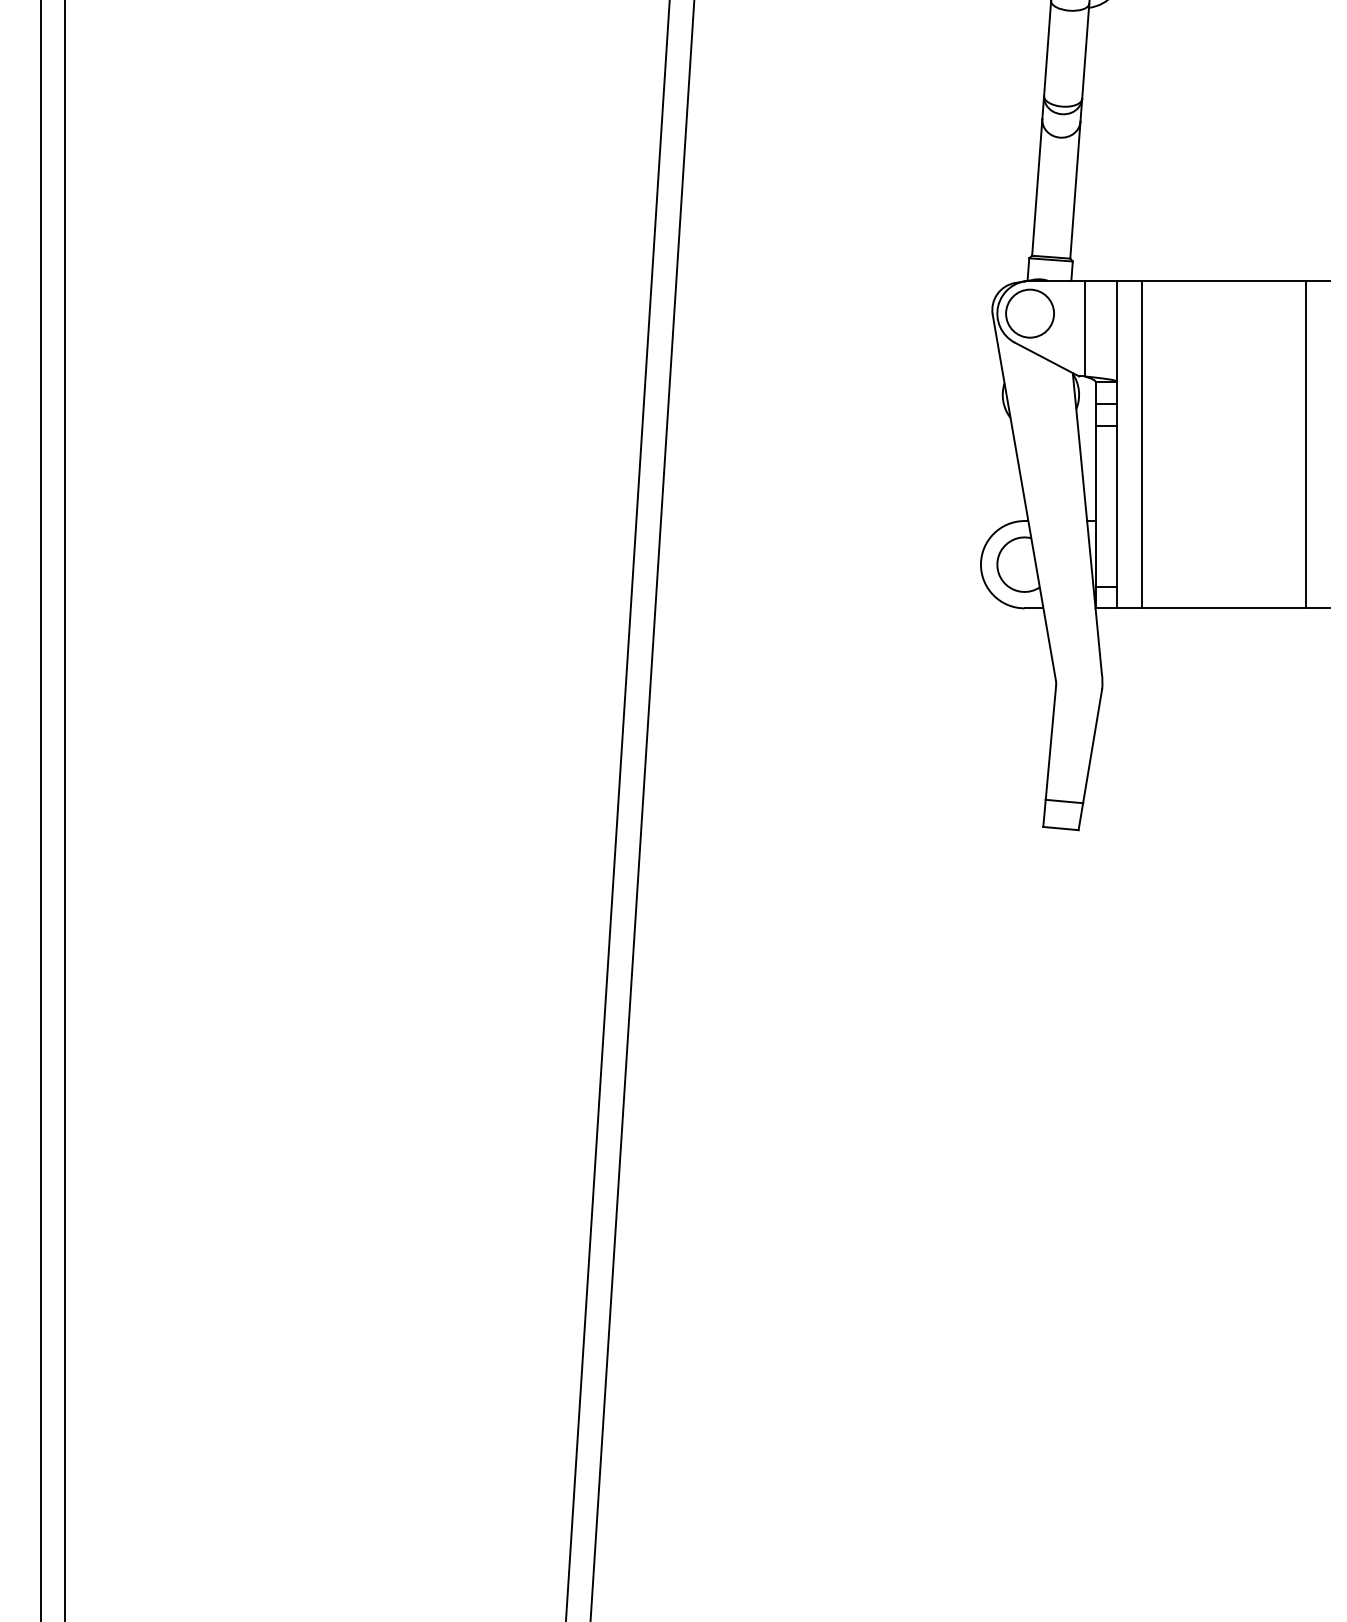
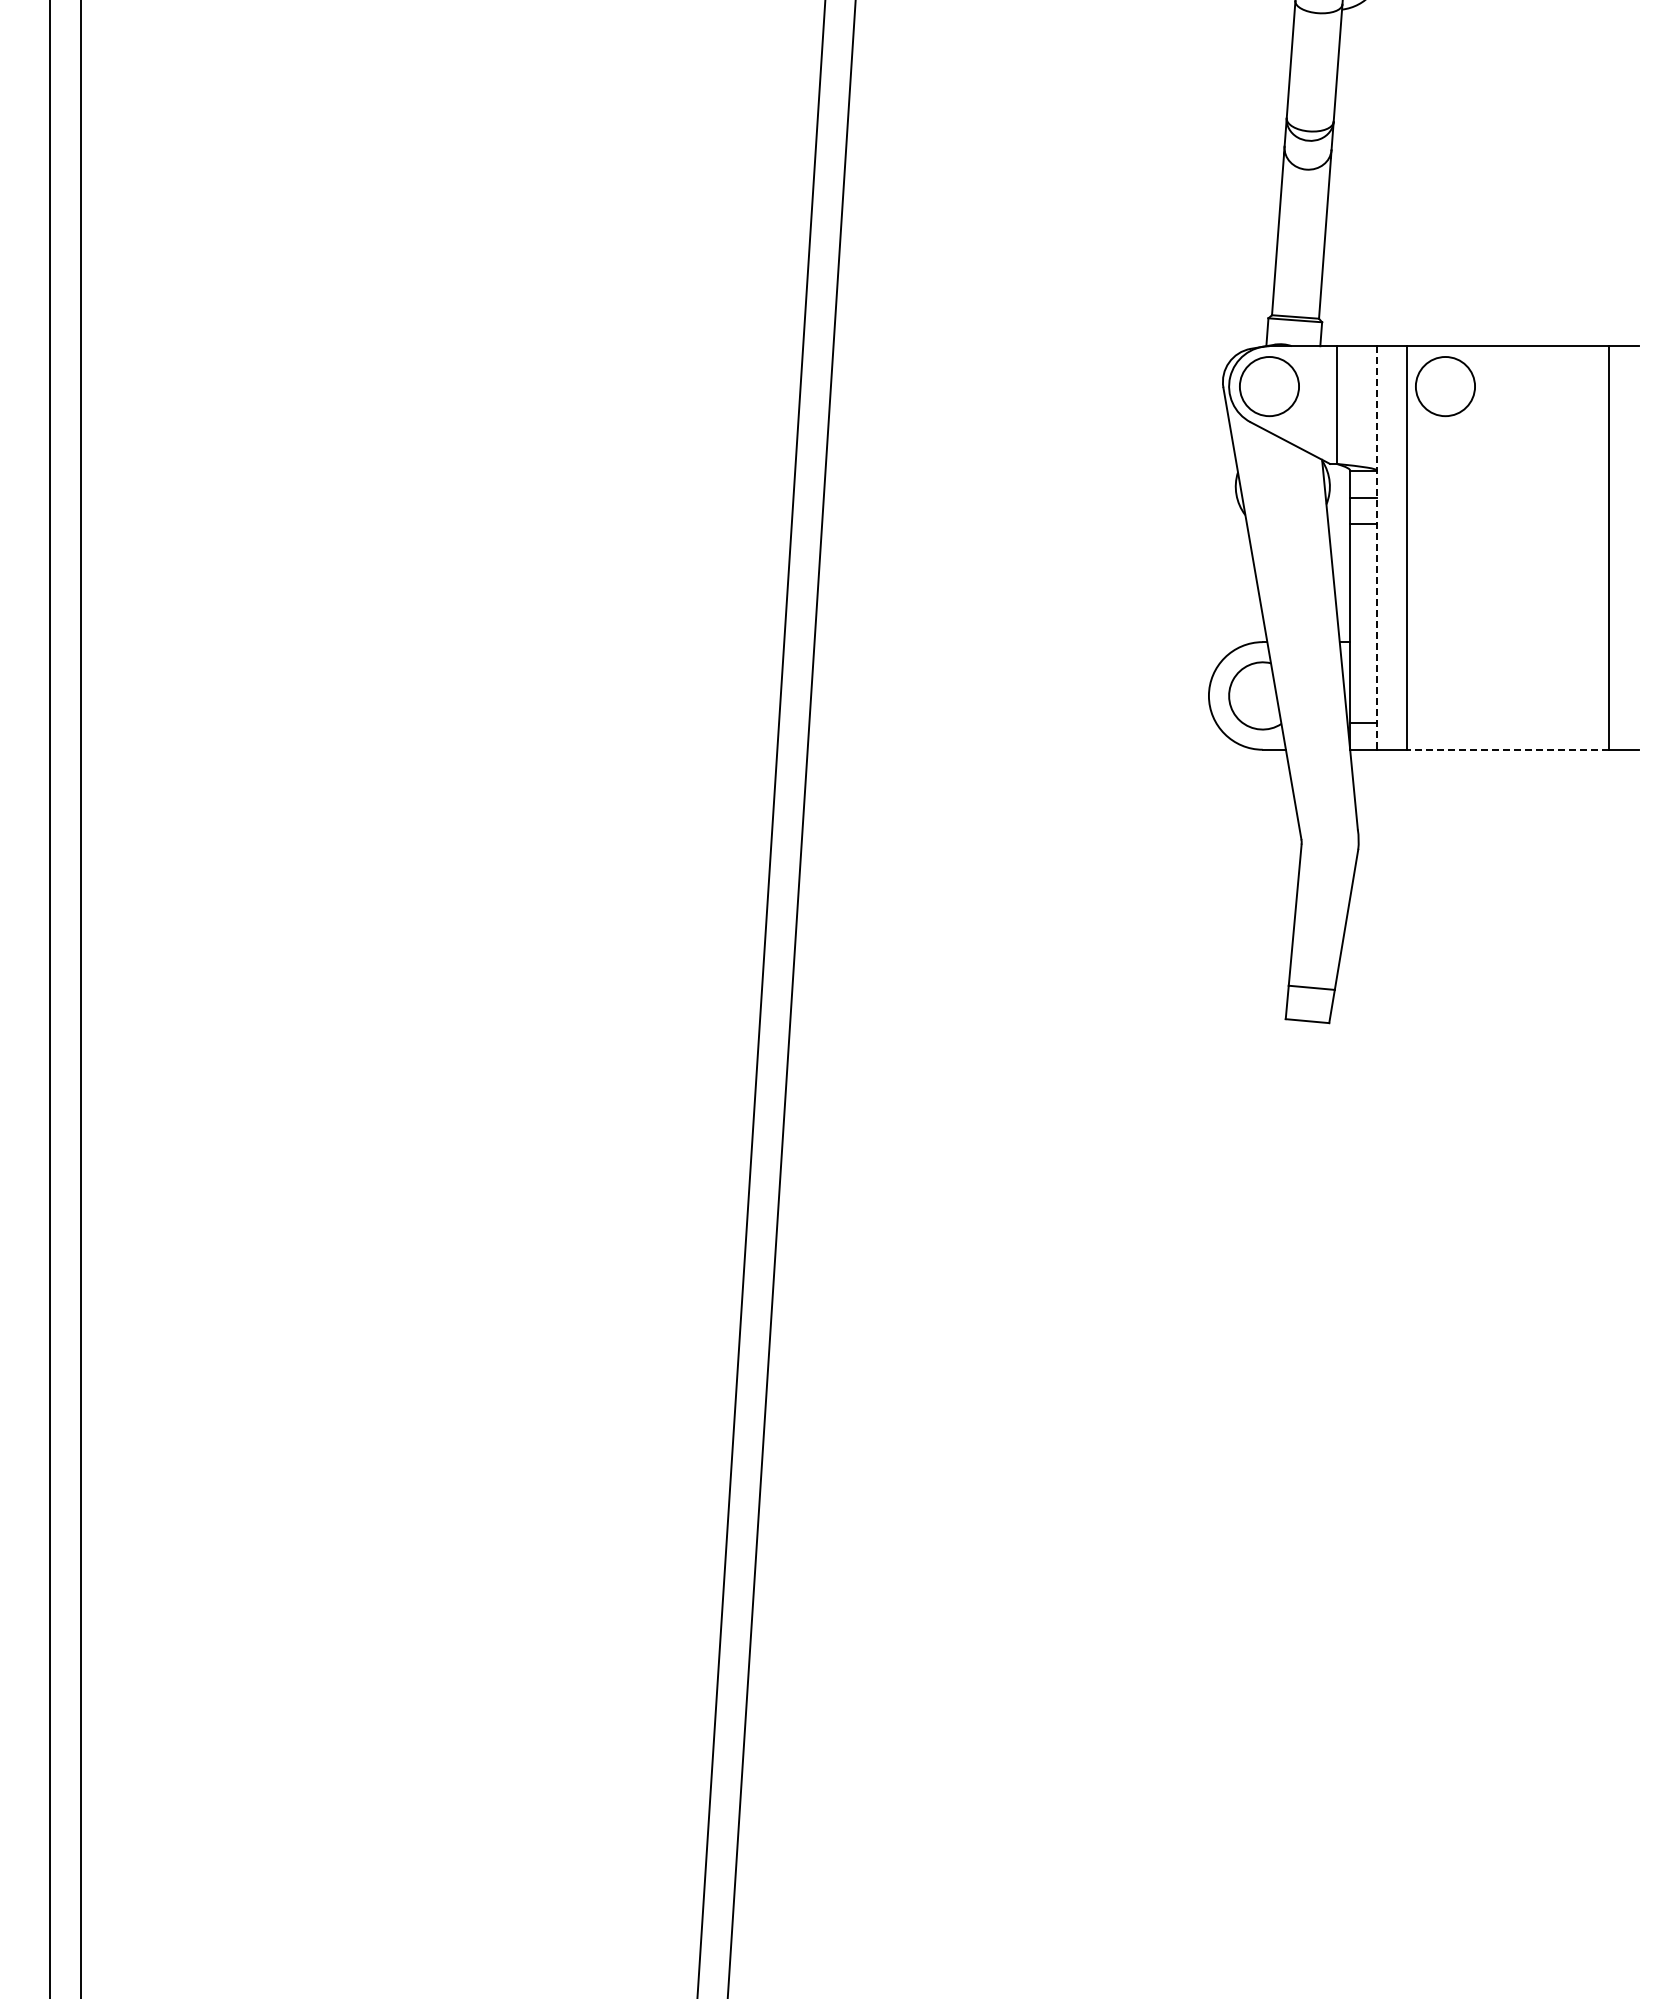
circle: (1172, 313) -> (1445, 386), added
line: (1117, 444) -> (1377, 547), solid -> dashed
line: (1224, 608) -> (1508, 749), solid -> dashed

